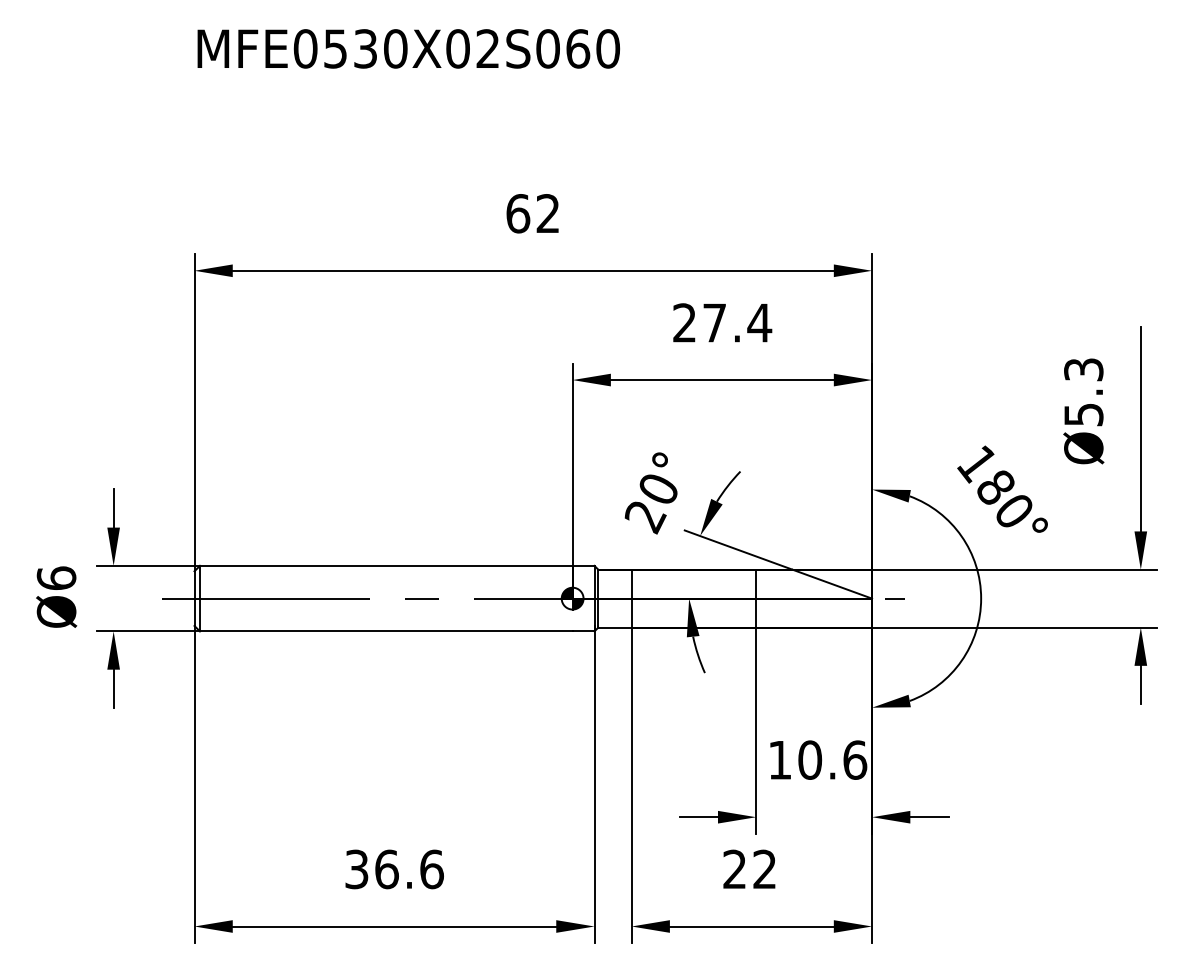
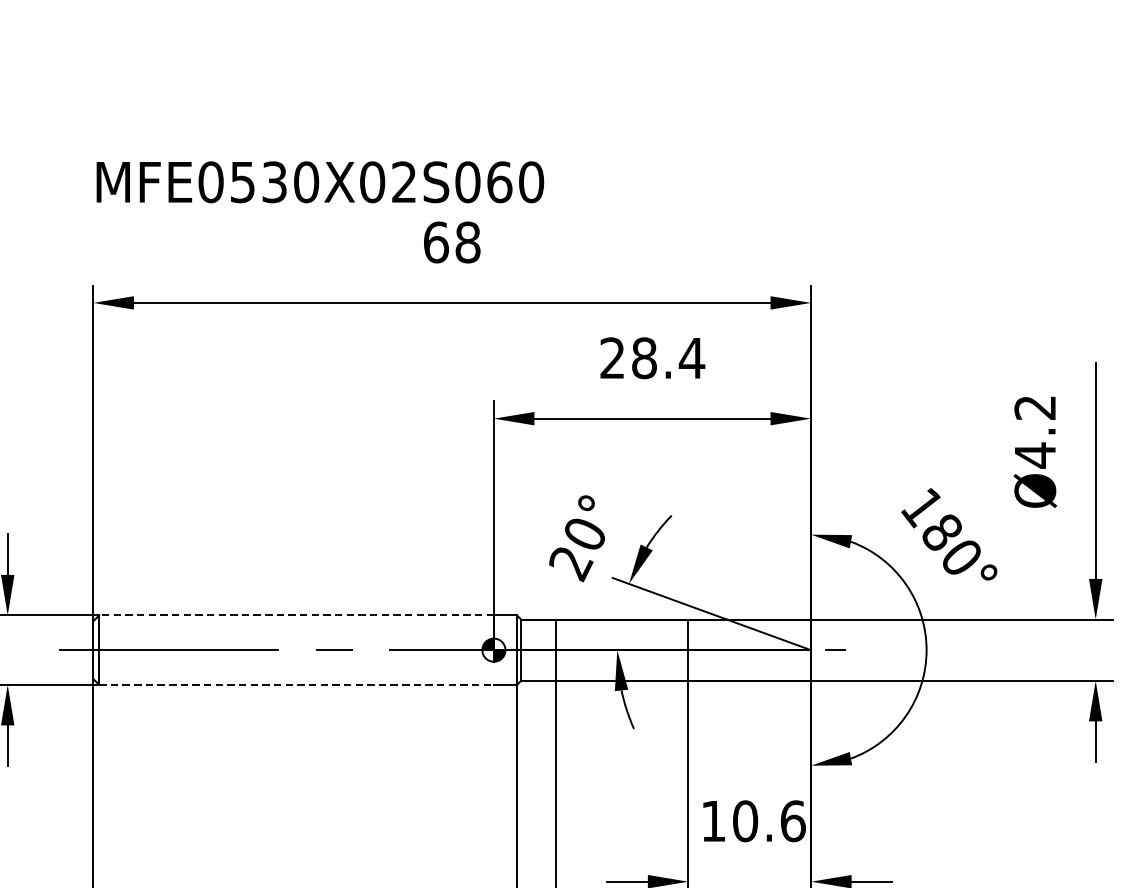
text: (408, 48) -> (320, 181), moved
text: (548, 213) -> (468, 242), 62 -> 68
text: (714, 322) -> (644, 357), 27.4 -> 28.4
text: (1083, 392) -> (1035, 431), Ø5.3 -> Ø4.2
line: (385, 565) -> (295, 615), solid -> dashed
line: (386, 631) -> (296, 684), solid -> dashed

